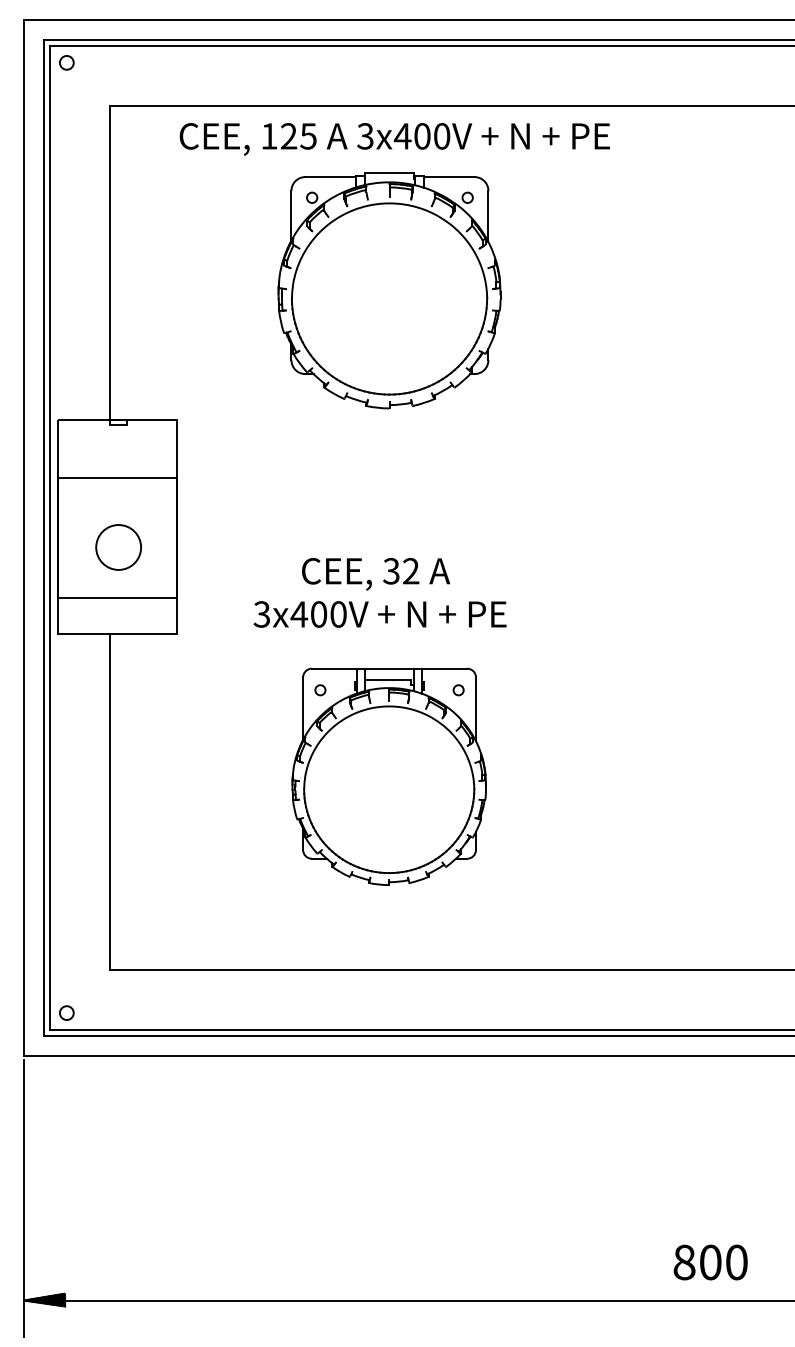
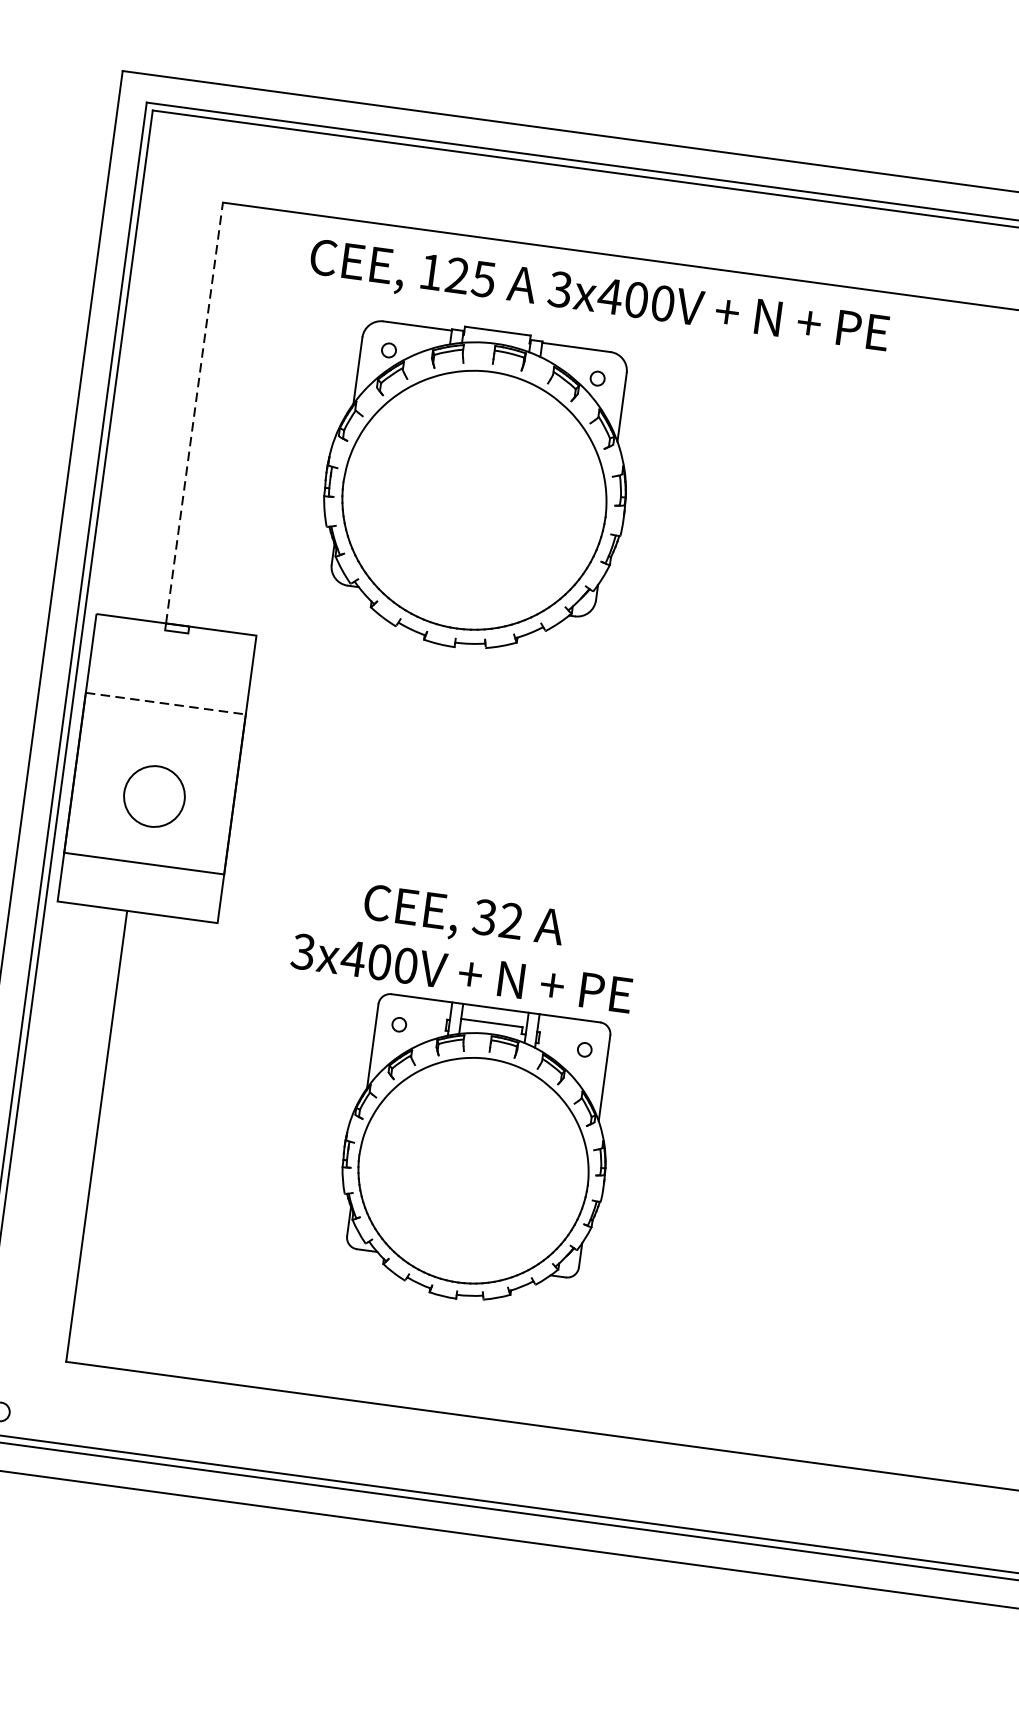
circle: (66, 62) -> (172, 136), removed
line: (110, 262) -> (195, 412), solid -> dashed
part: (389, 290) -> (475, 488), moved
line: (117, 478) -> (165, 703), solid -> dashed
text: (379, 592) -> (464, 943), moved

